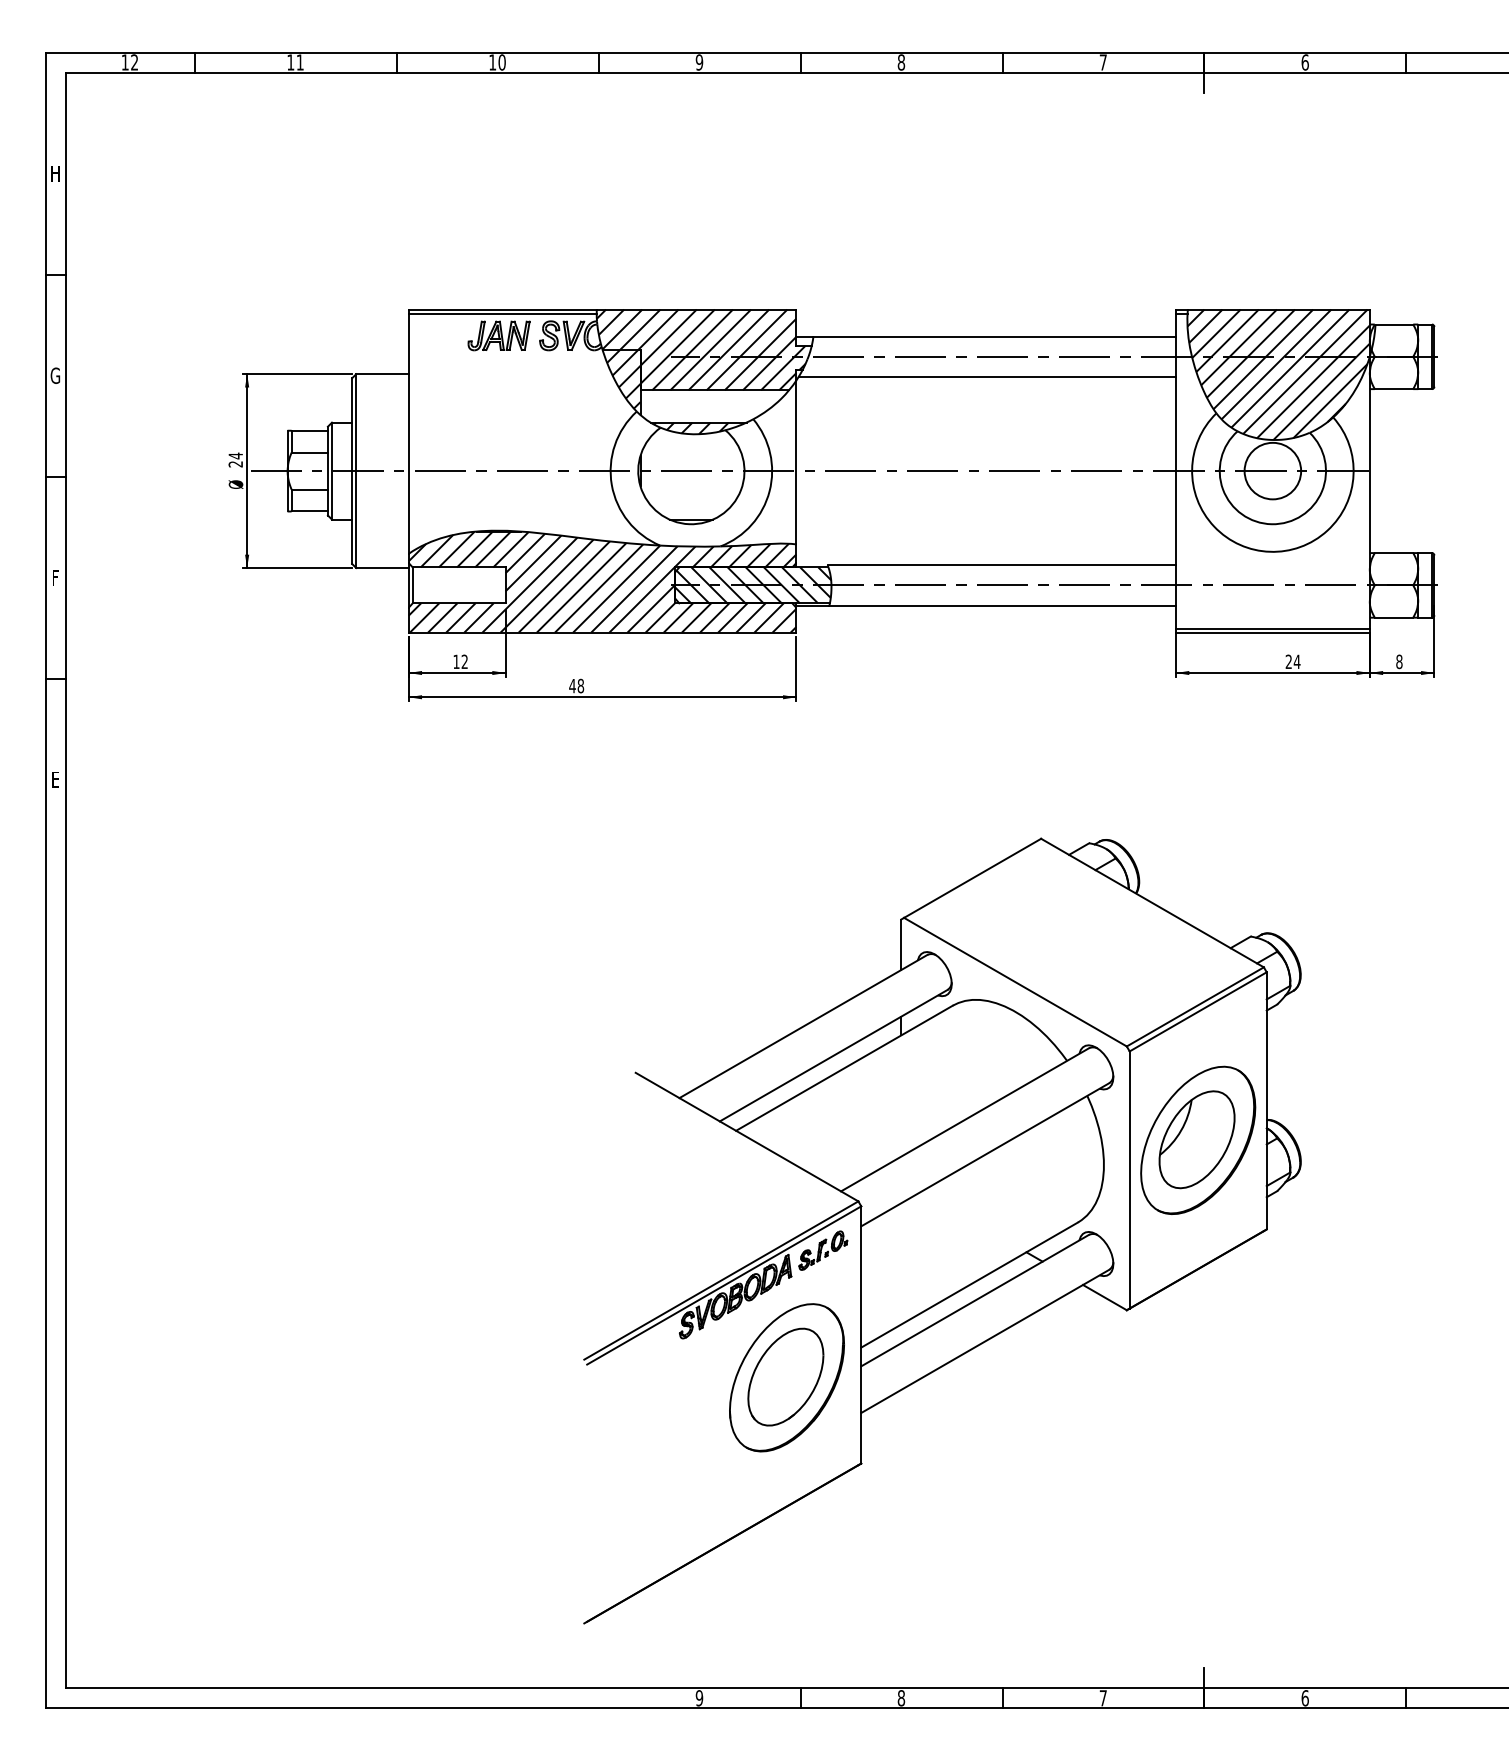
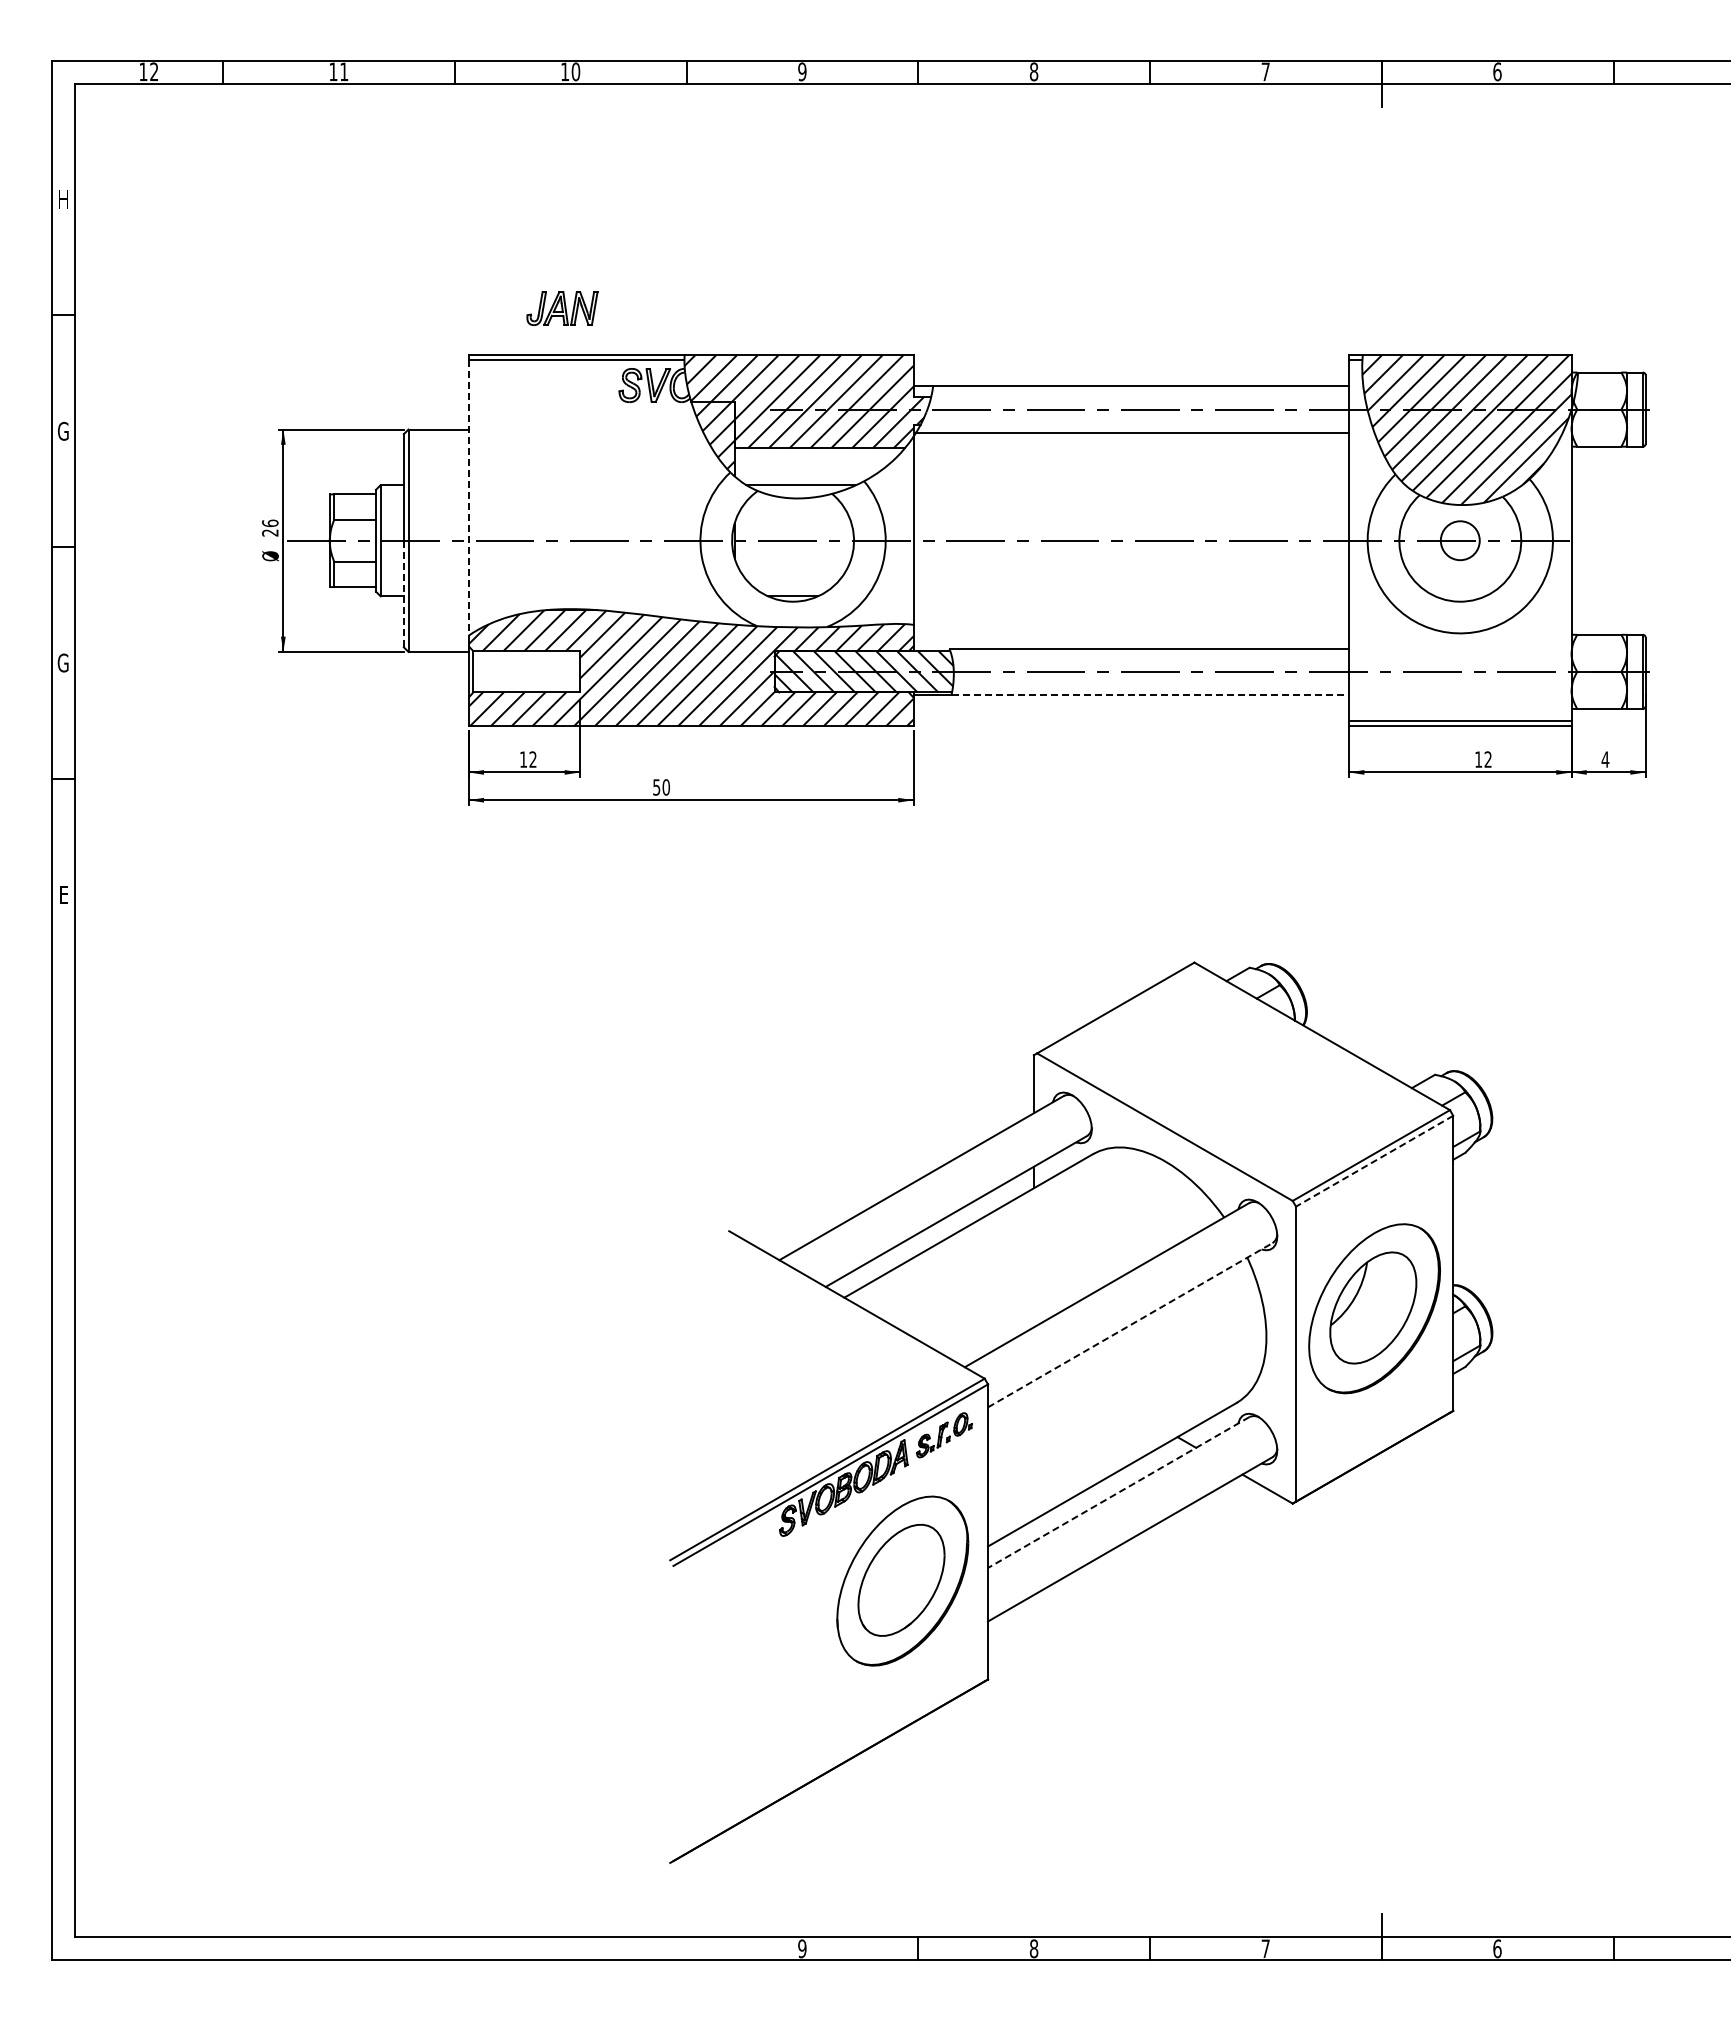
part: (499, 335) -> (562, 308), moved
hatch: (690, 428) -> (792, 491), removed
line: (408, 433) -> (468, 497), solid -> dashed
text: (235, 456) -> (270, 523), 24 -> 26
circle: (1272, 470) -> (1459, 540), size x0.6
line: (351, 517) -> (403, 593), solid -> dashed
text: (54, 577) -> (62, 662), F -> G
line: (1002, 605) -> (1150, 695), solid -> dashed
text: (1293, 661) -> (1483, 759), 24 -> 12
text: (1399, 661) -> (1605, 759), 8 -> 4
text: (575, 686) -> (660, 787), 48 -> 50
line: (1198, 1012) -> (1374, 1161), solid -> dashed
line: (985, 1155) -> (1130, 1325), solid -> dashed
line: (974, 1300) -> (1118, 1492), solid -> dashed

